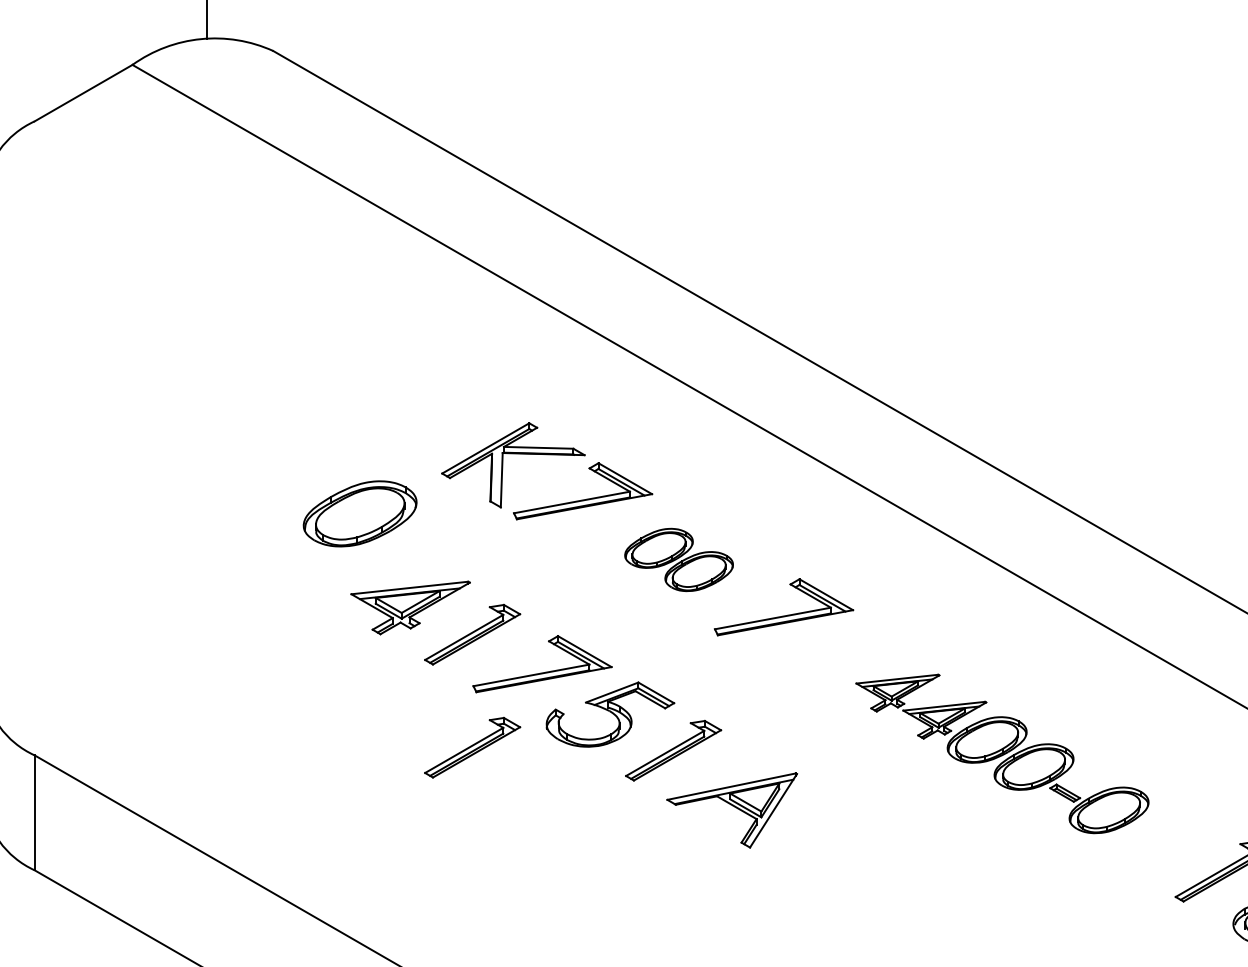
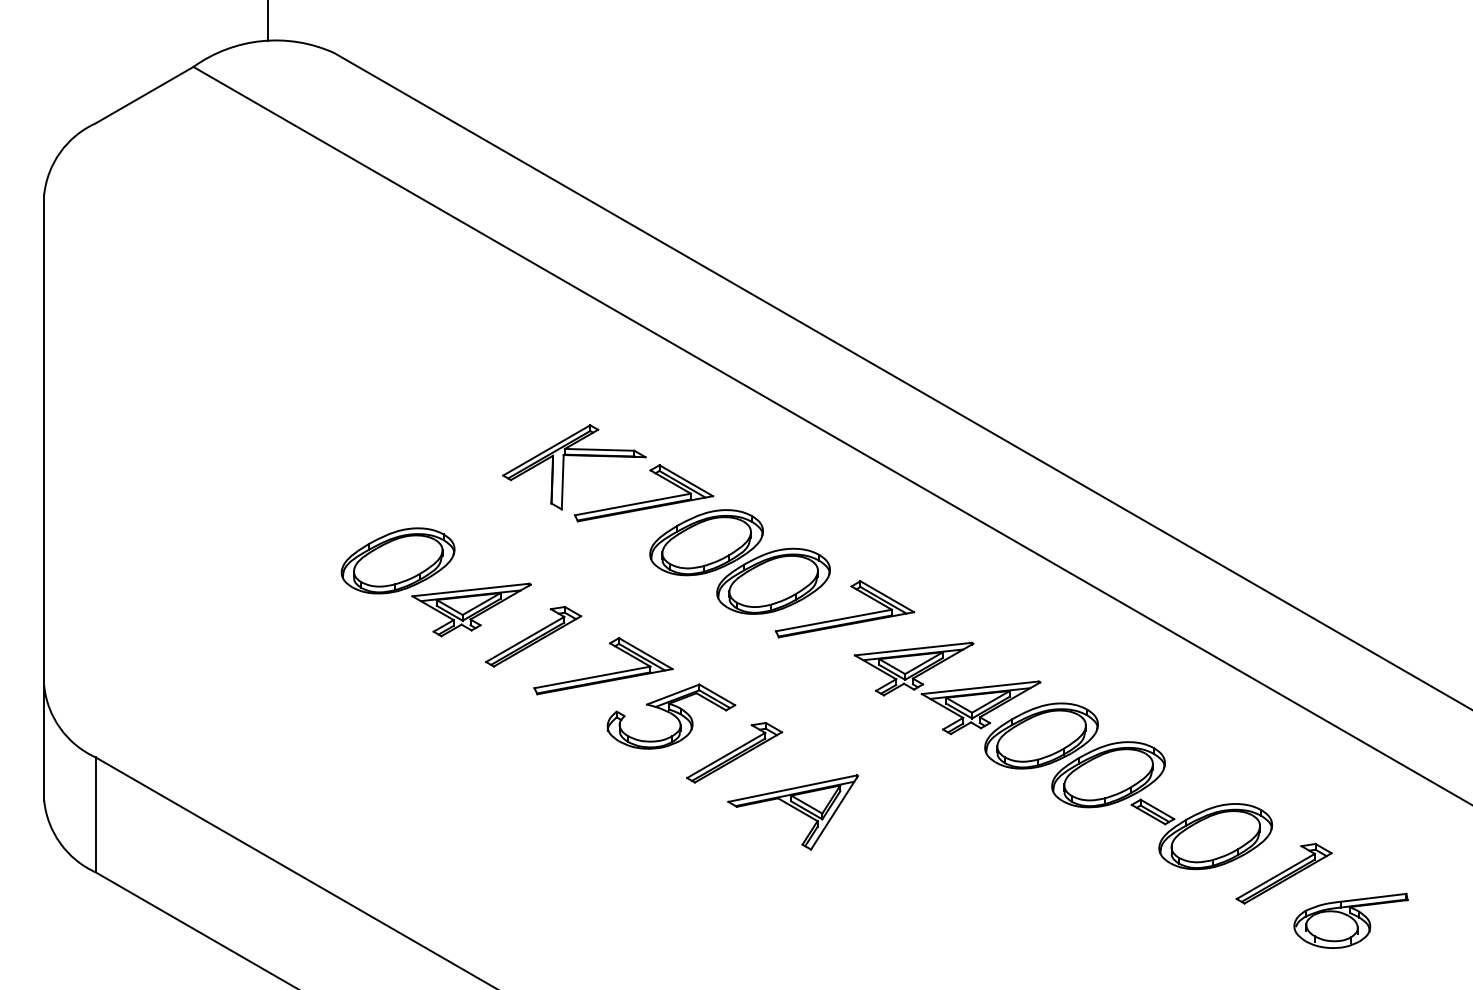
part: (359, 513) -> (397, 560), moved
part: (678, 559) -> (739, 561), size x1.67
part: (472, 747) -> (533, 749), removed
part: (1002, 753) -> (1063, 755), size x1.43

